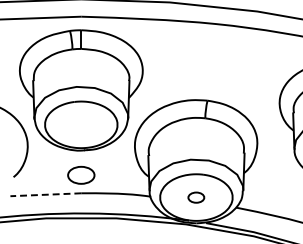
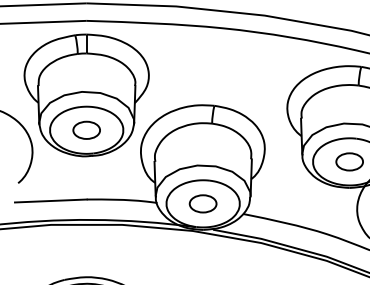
part: (81, 174) -> (86, 129), moved
line: (45, 195) -> (50, 201), dashed -> solid
part: (195, 197) -> (202, 203), size x1.67

